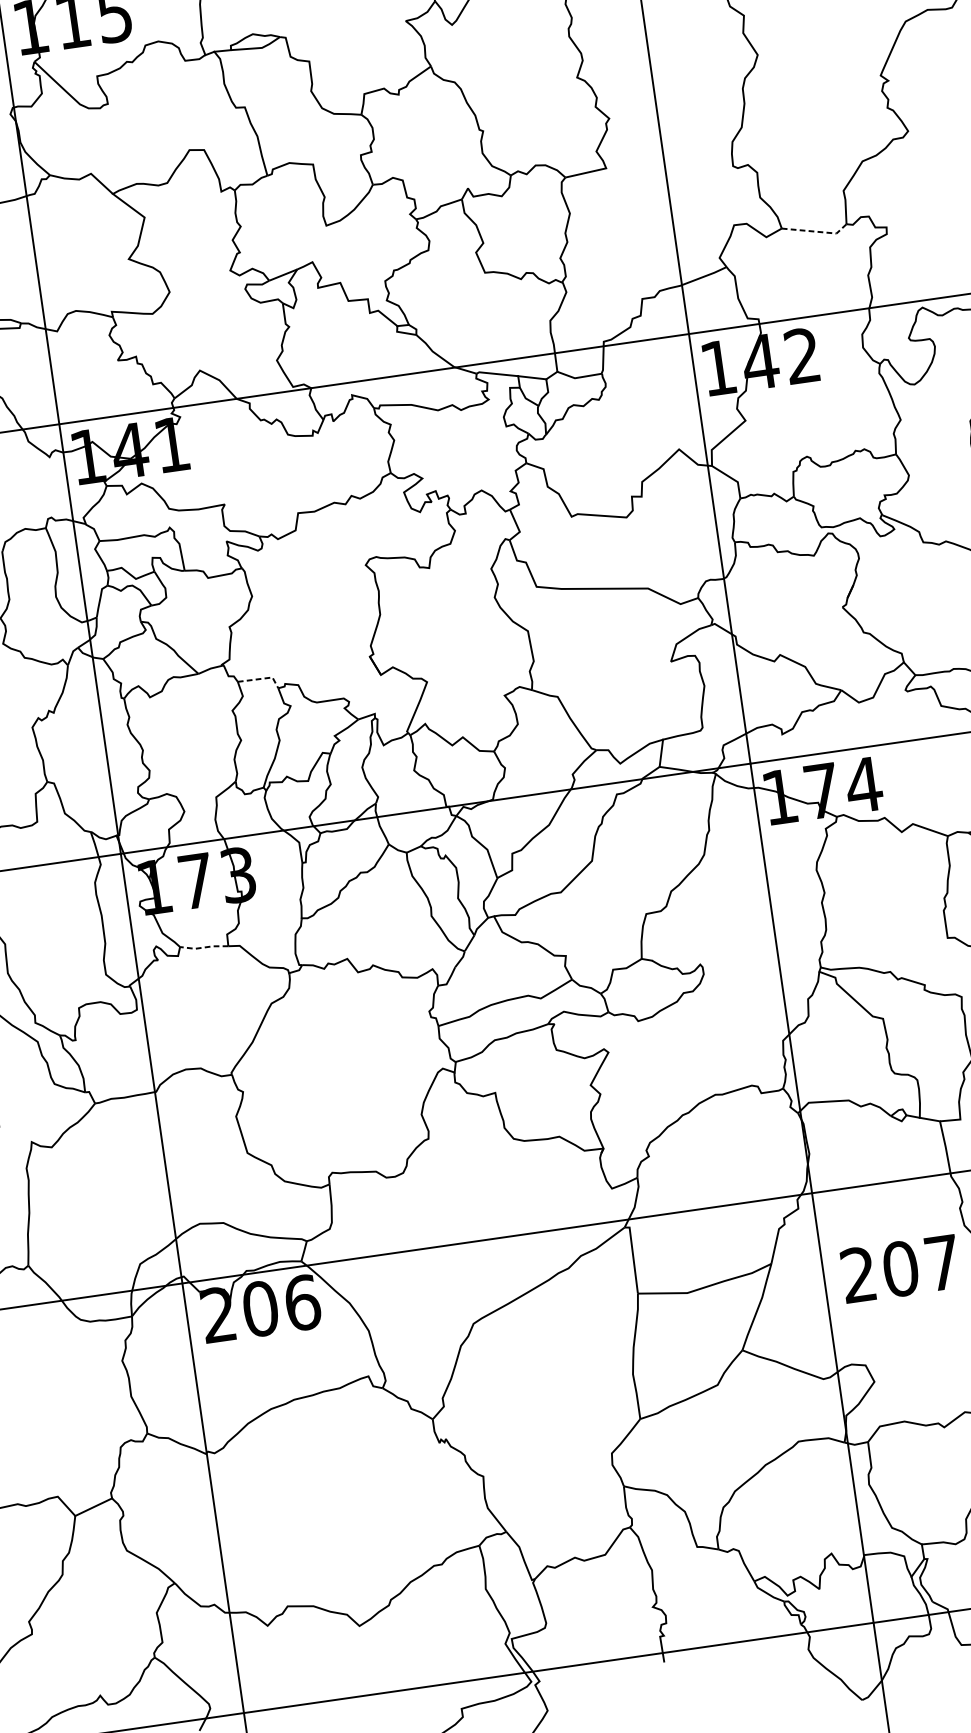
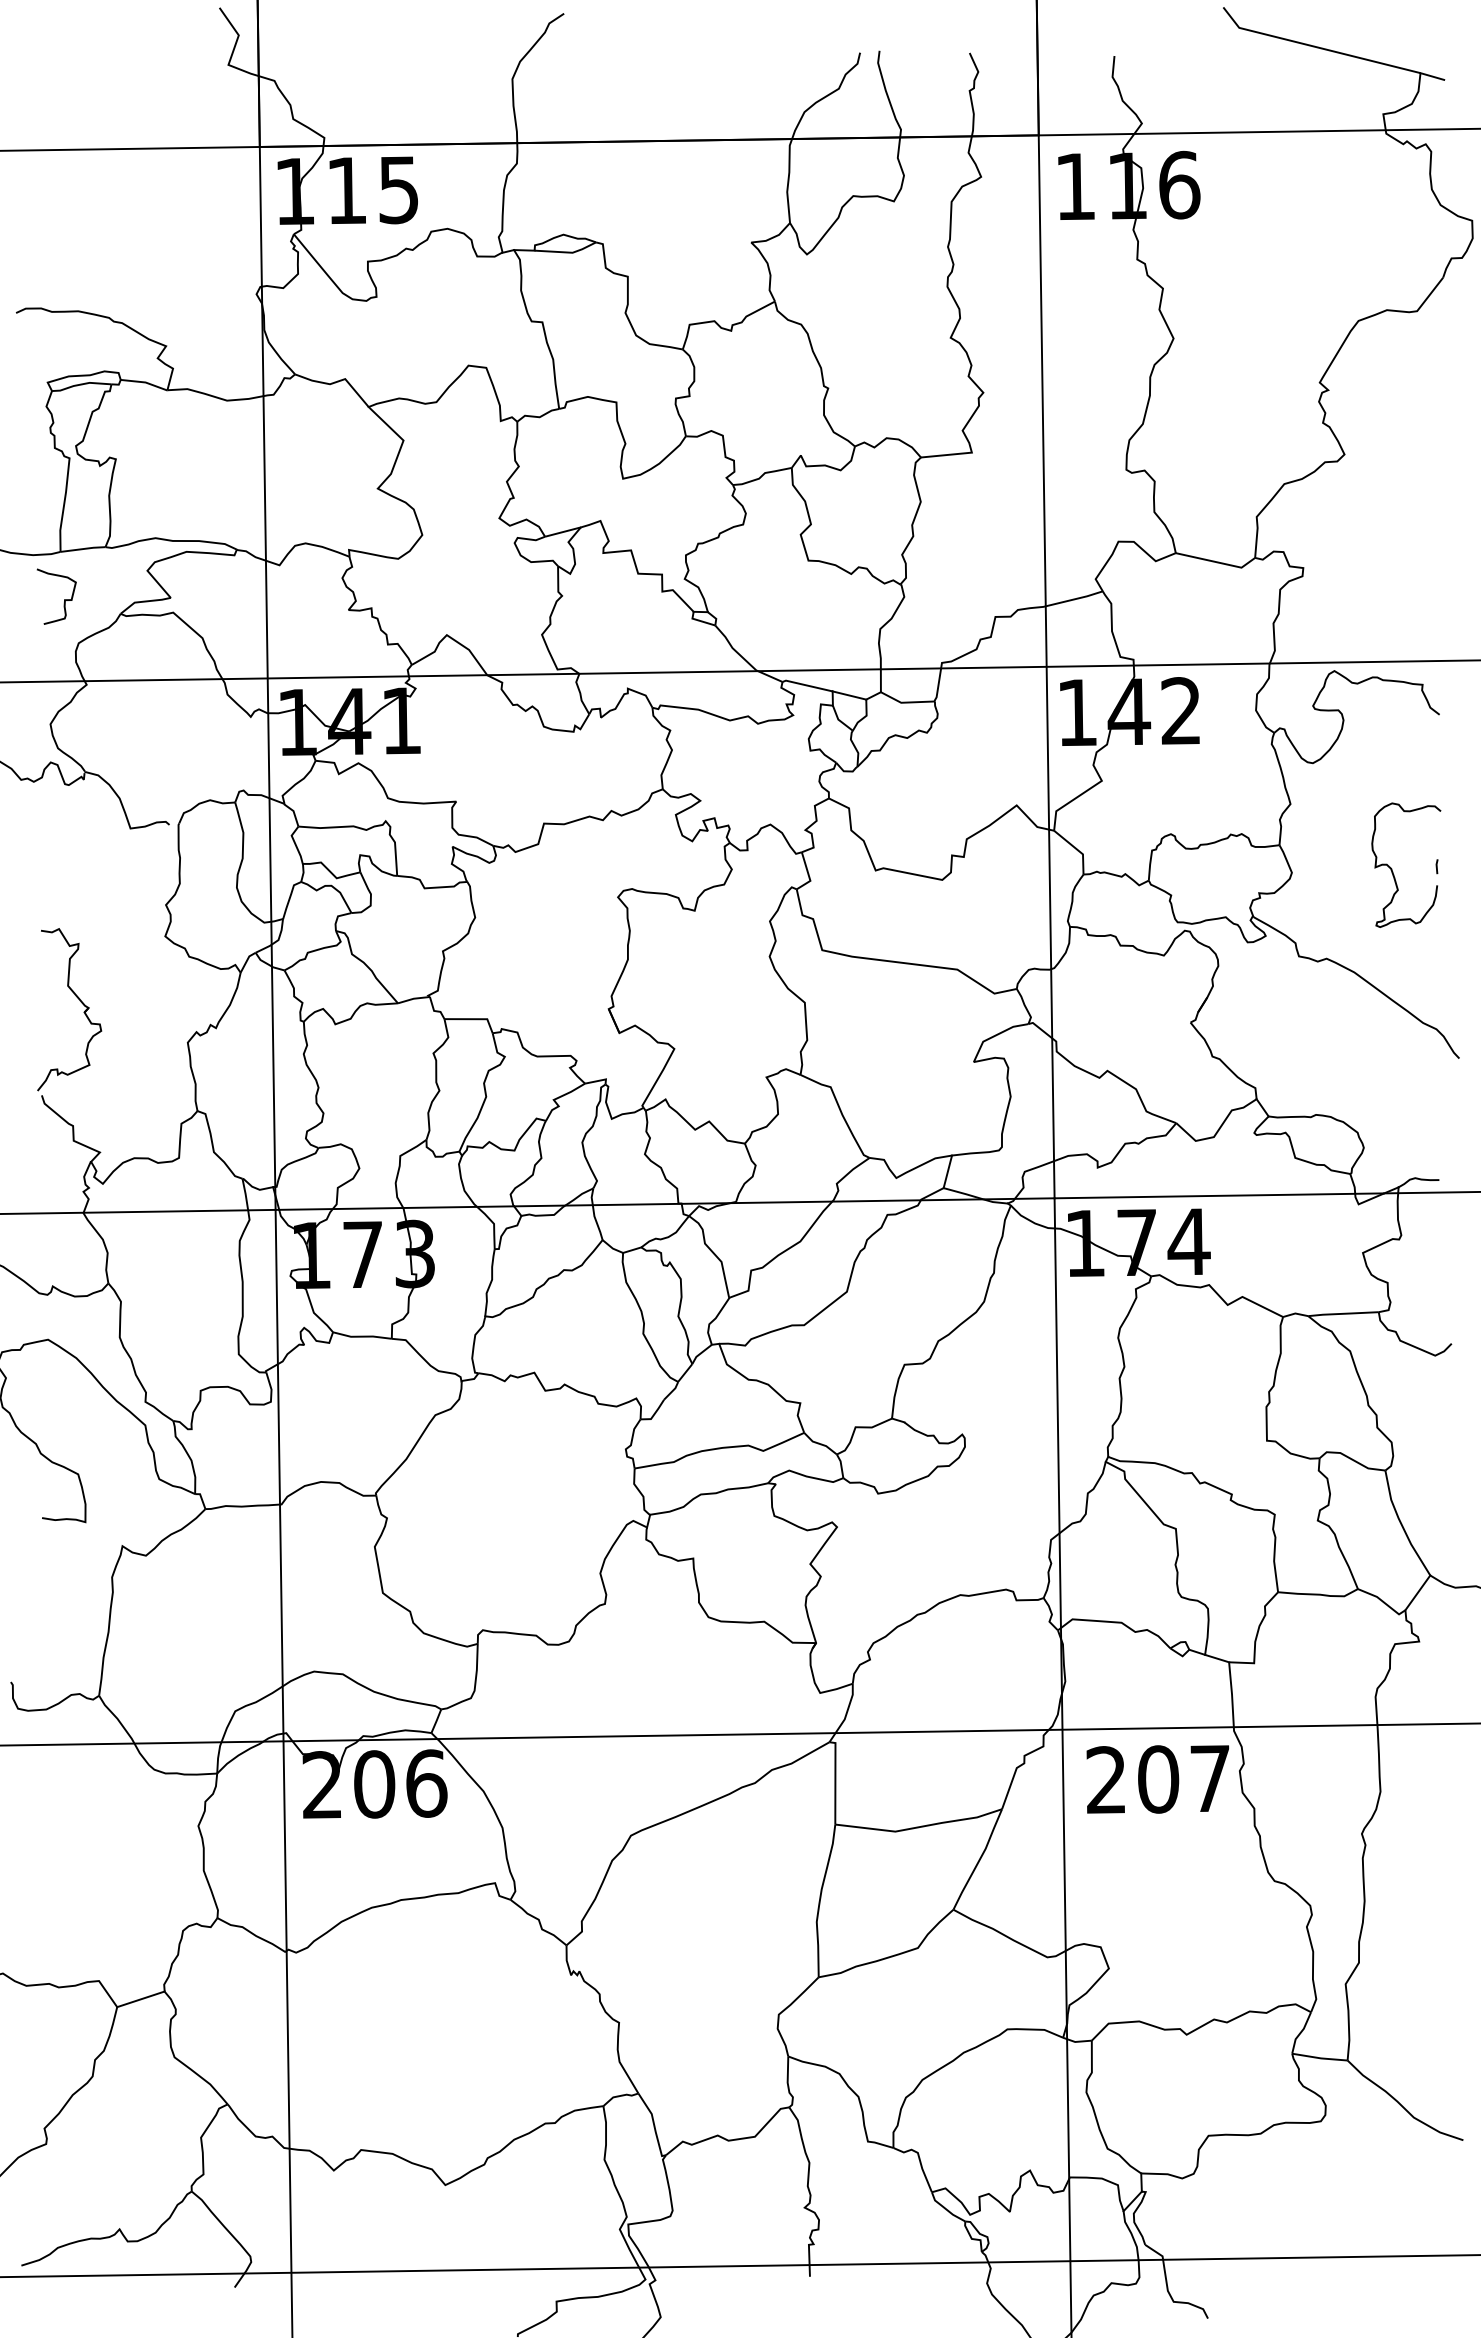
line: (816, 231) -> (1217, 562), dashed -> solid
line: (262, 679) -> (474, 1019), dashed -> solid
line: (203, 947) -> (361, 1336), dashed -> solid
text: (899, 1269) -> (1157, 1779), moved

